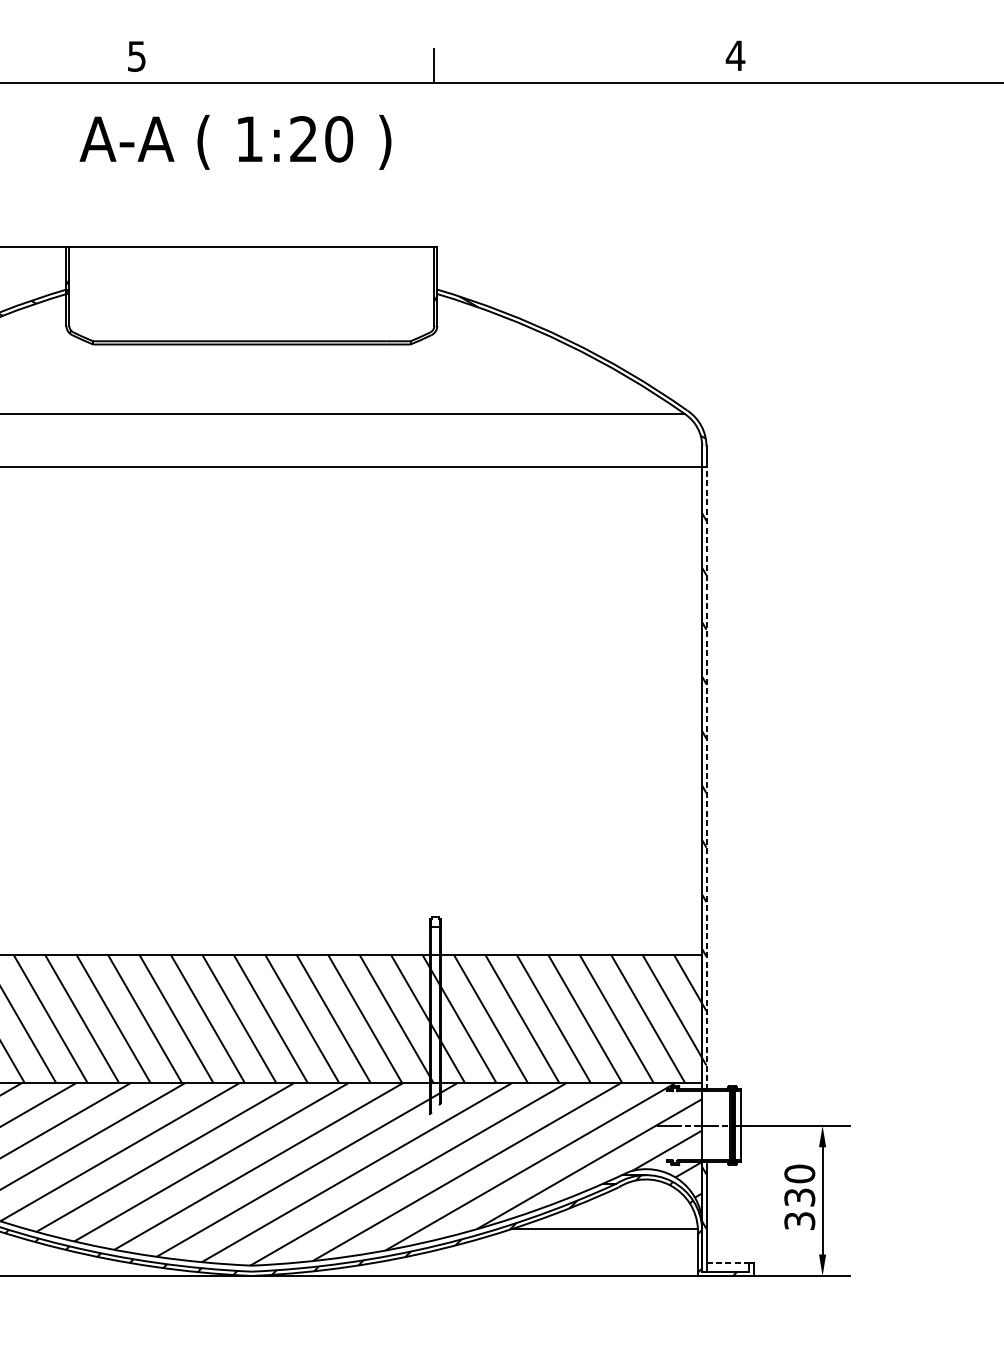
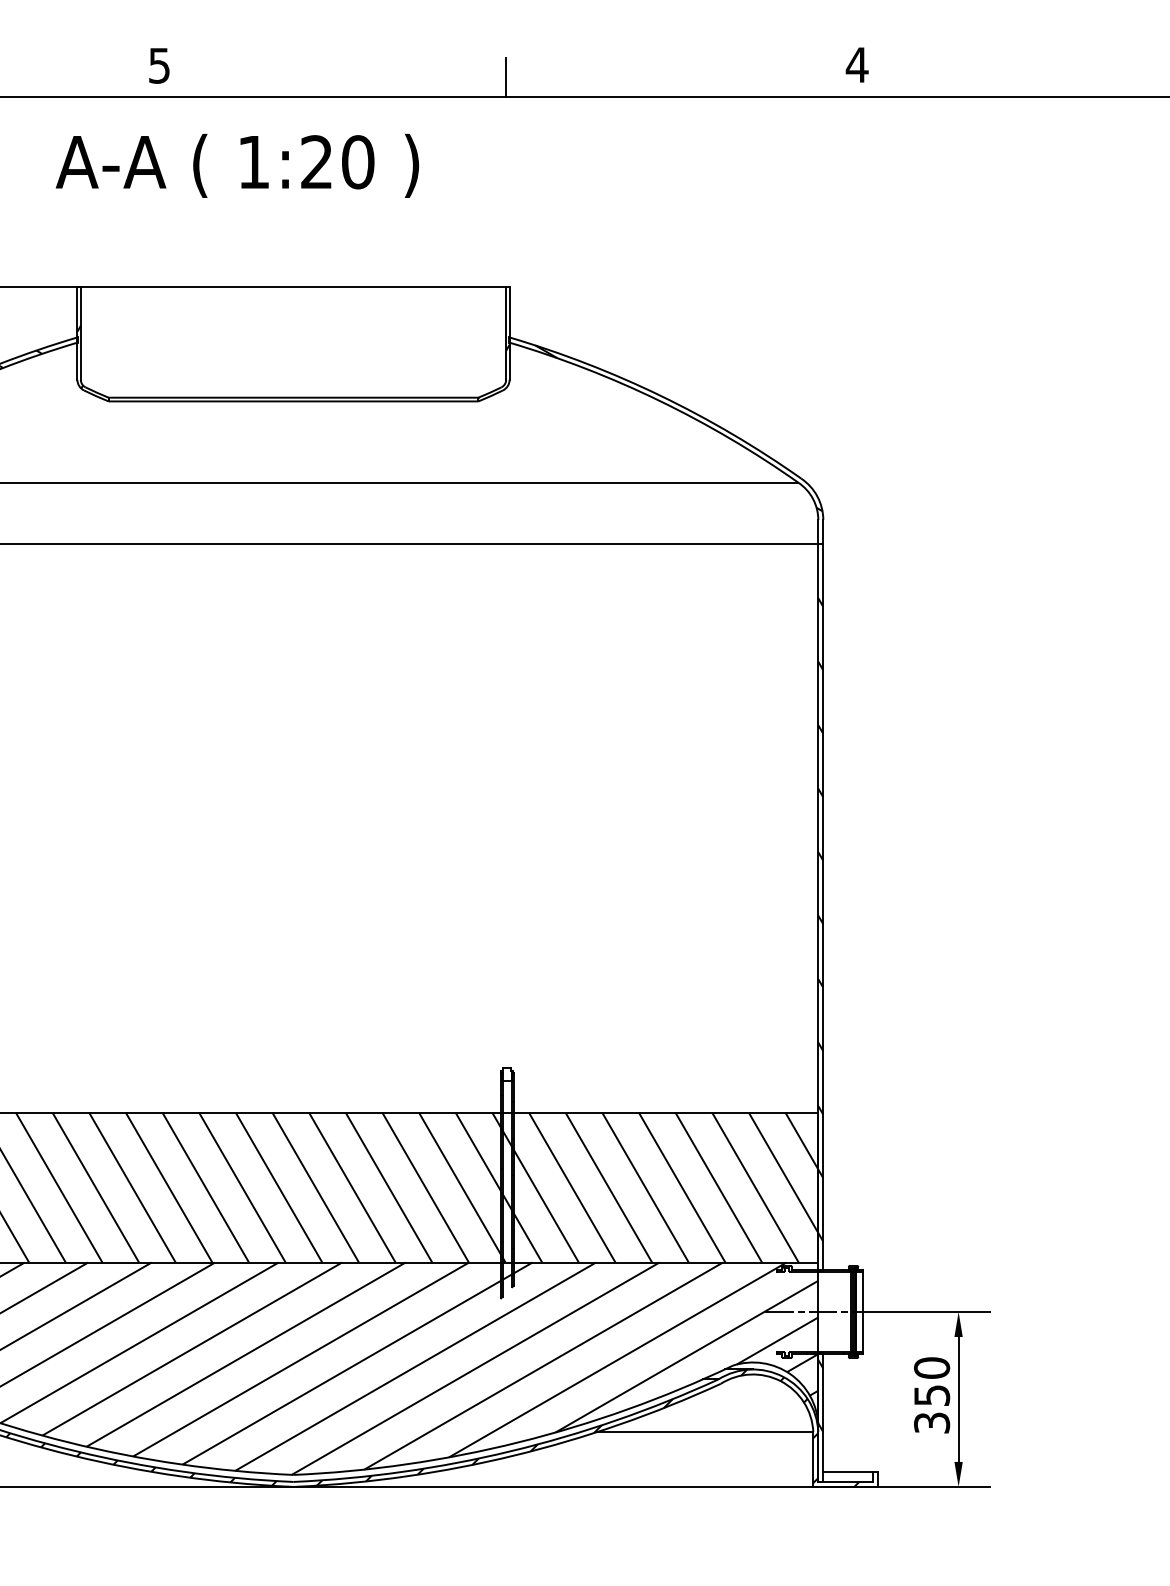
text: (235, 142) -> (237, 165), moved
line: (706, 777) -> (823, 906), dashed -> solid
text: (799, 1197) -> (931, 1395), 330 -> 350
line: (728, 1262) -> (848, 1471), dashed -> solid

